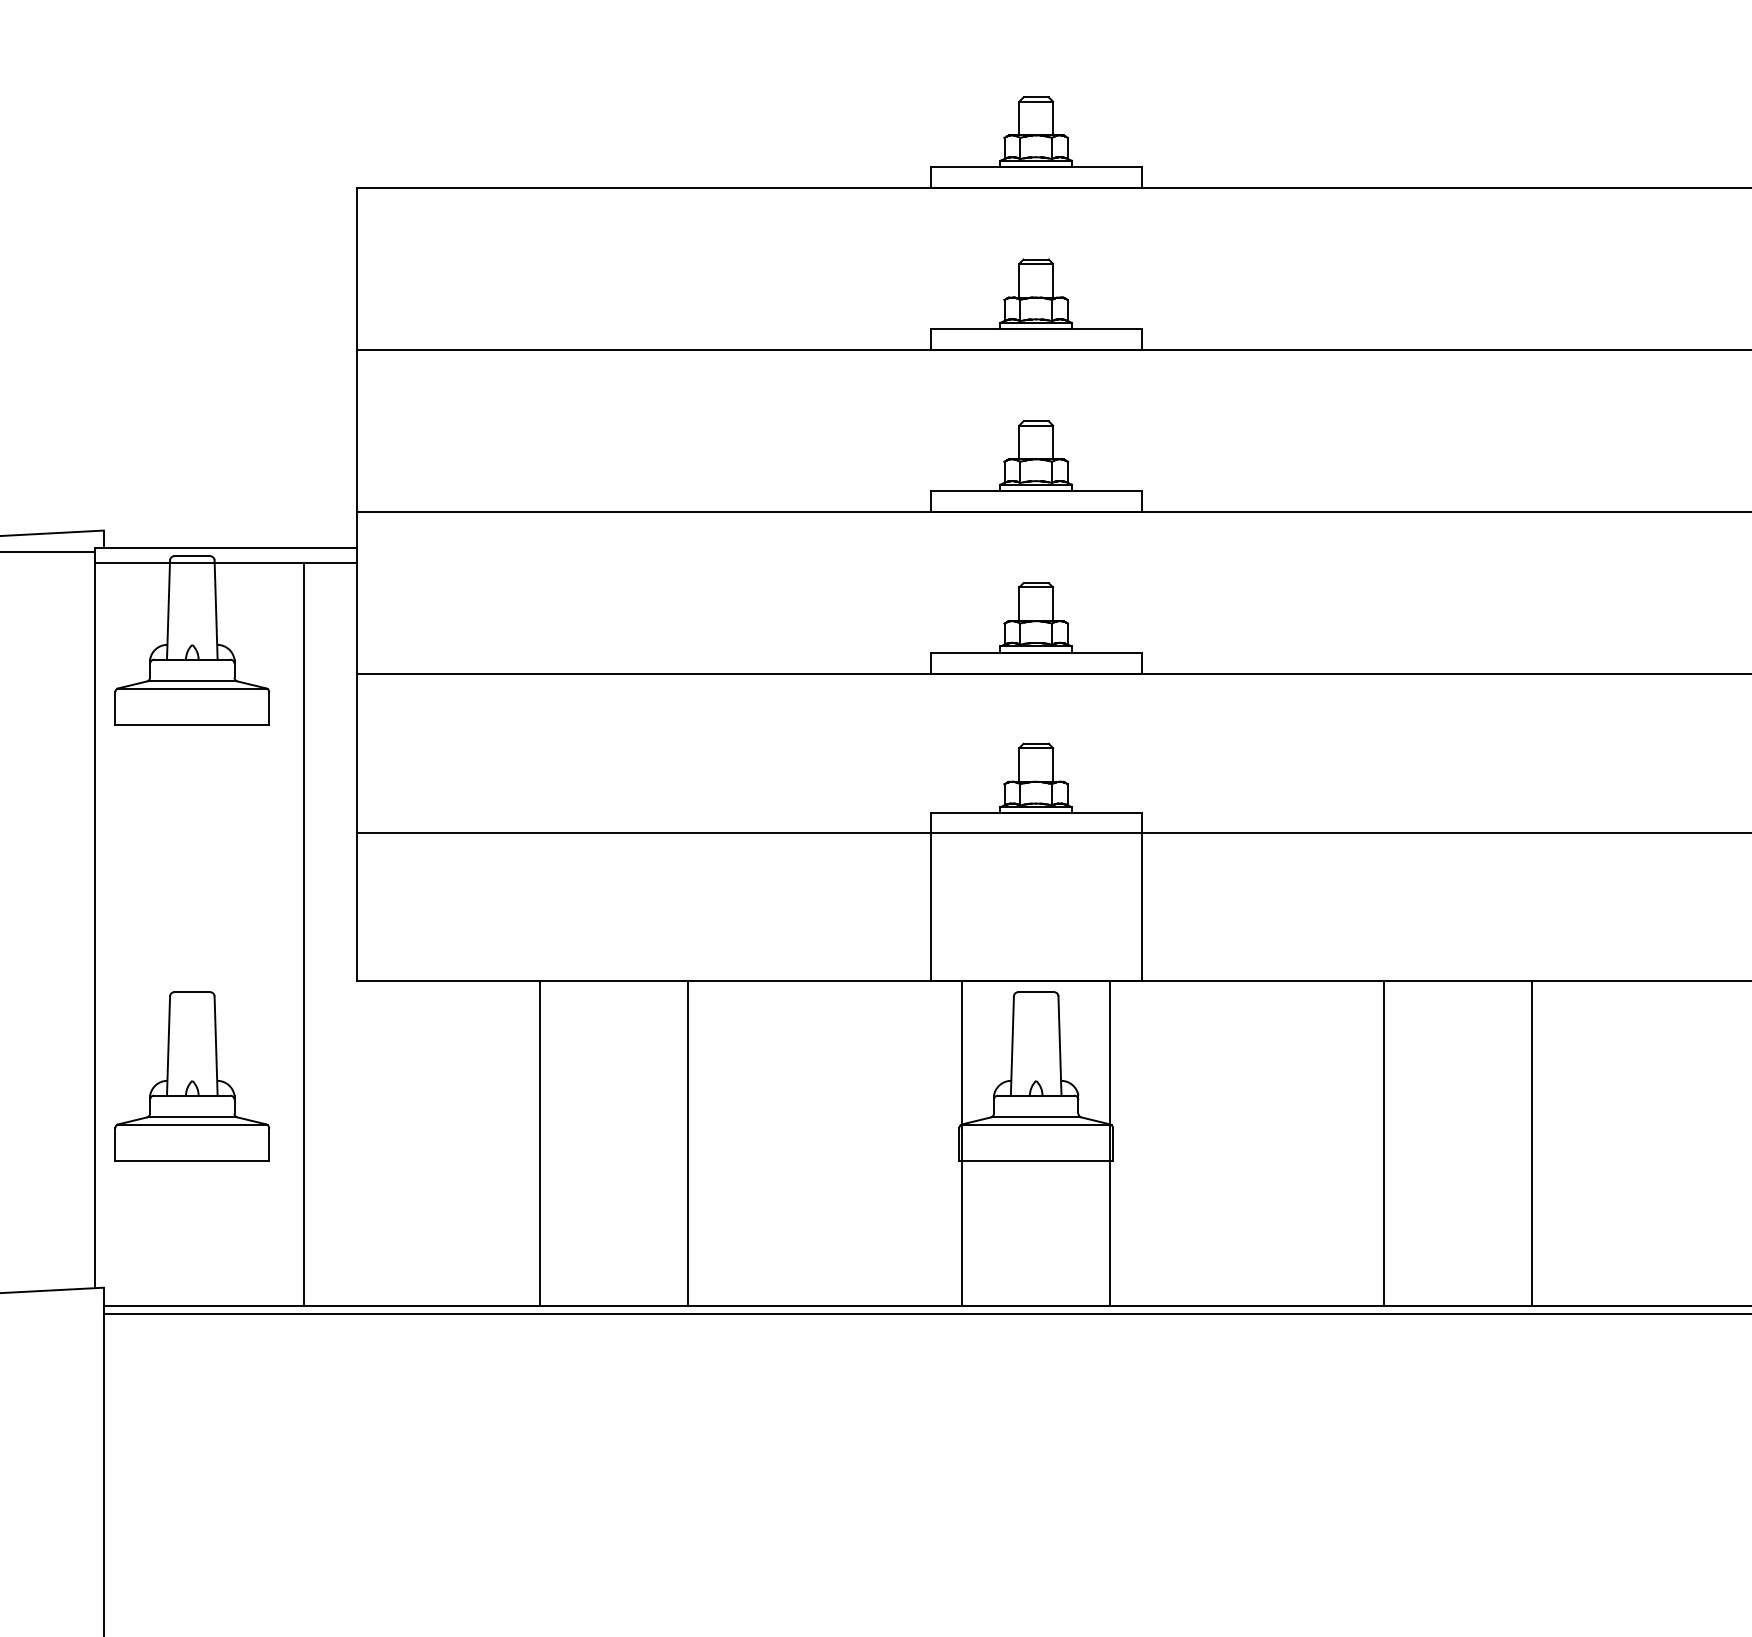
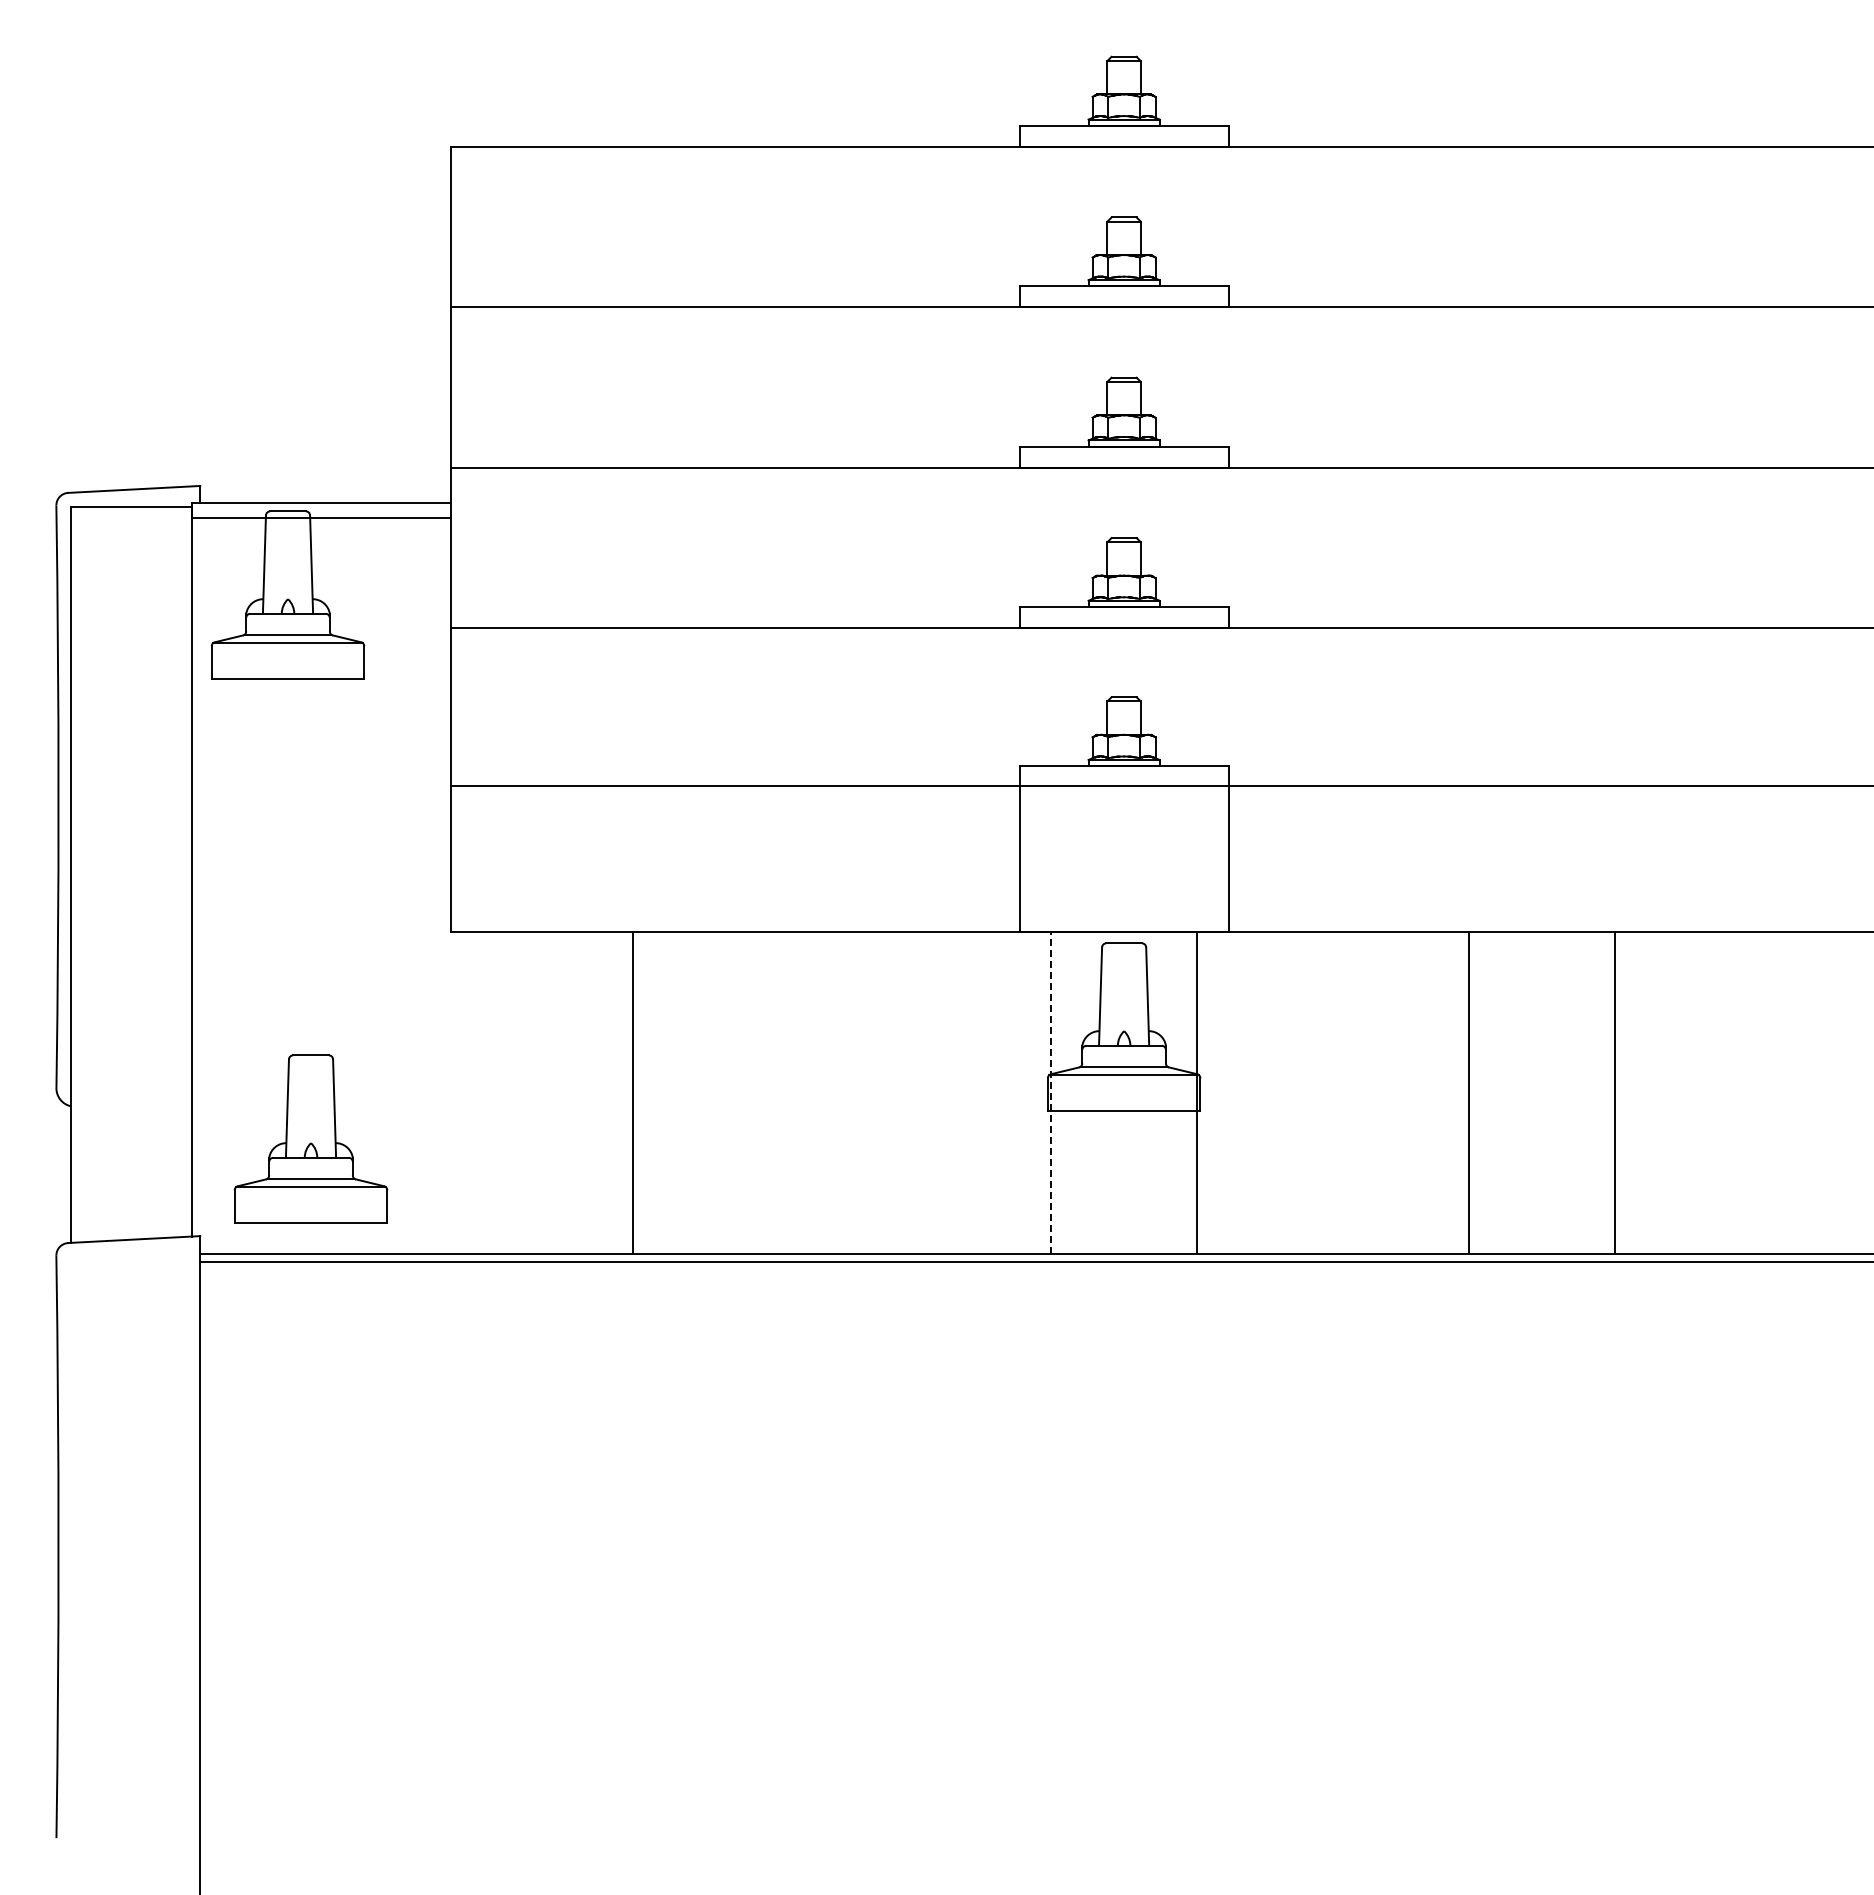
line: (303, 933) -> (398, 885), removed
part: (191, 1076) -> (310, 1138), moved
line: (688, 1142) -> (779, 1092), removed
line: (961, 1143) -> (1050, 1093), solid -> dashed

